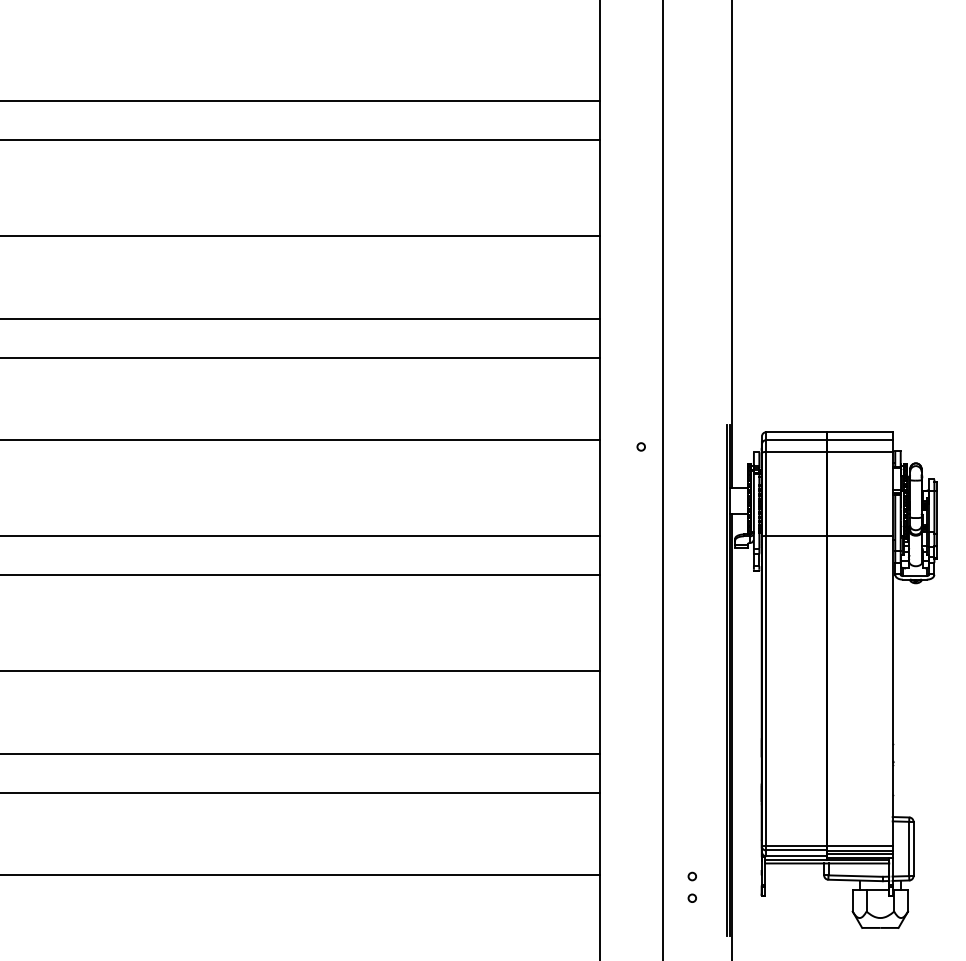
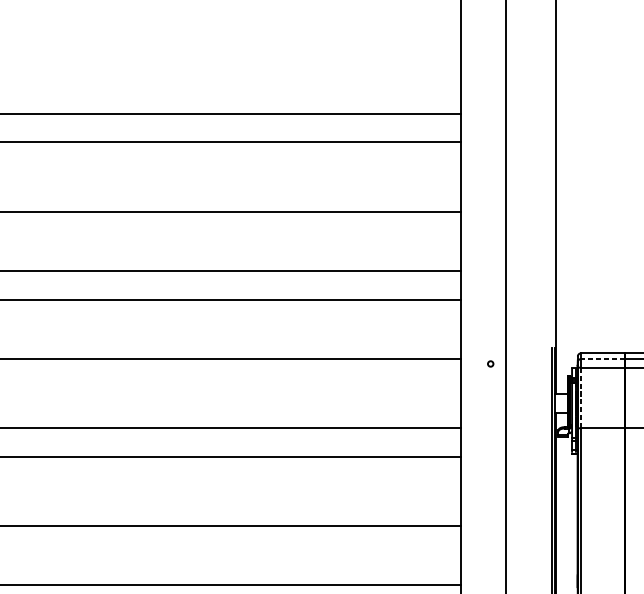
line: (796, 440) -> (602, 359), solid -> dashed
line: (766, 493) -> (581, 397), solid -> dashed

